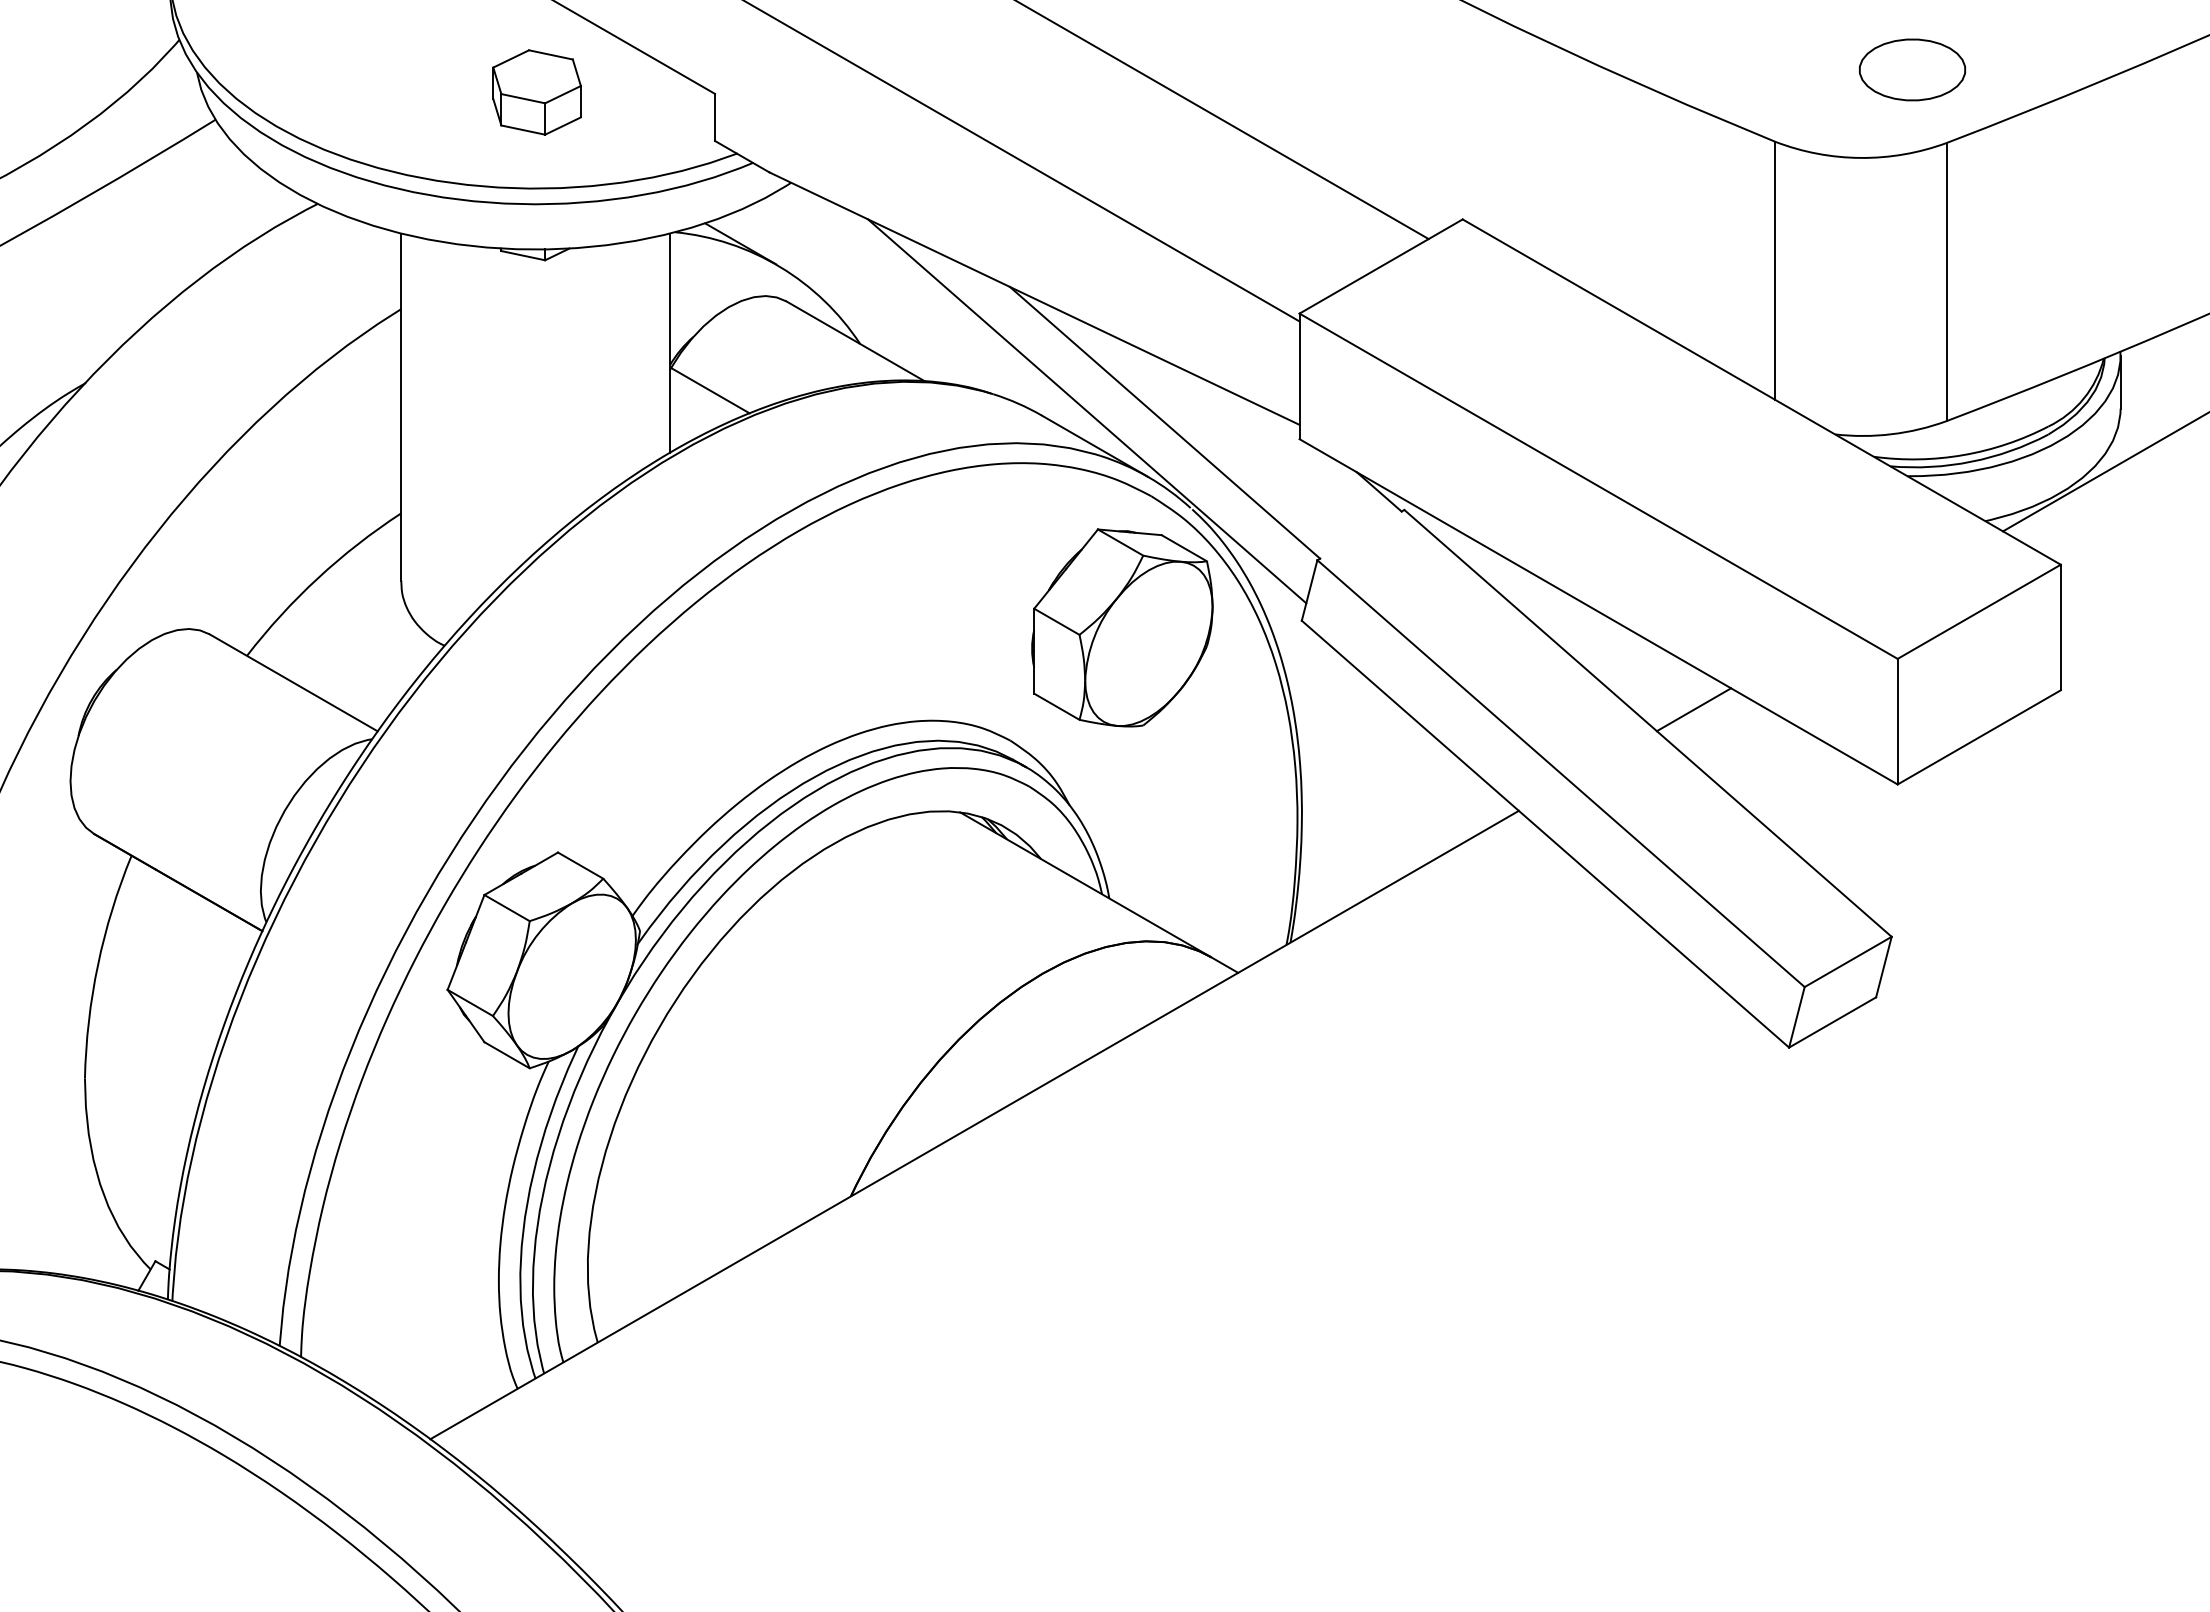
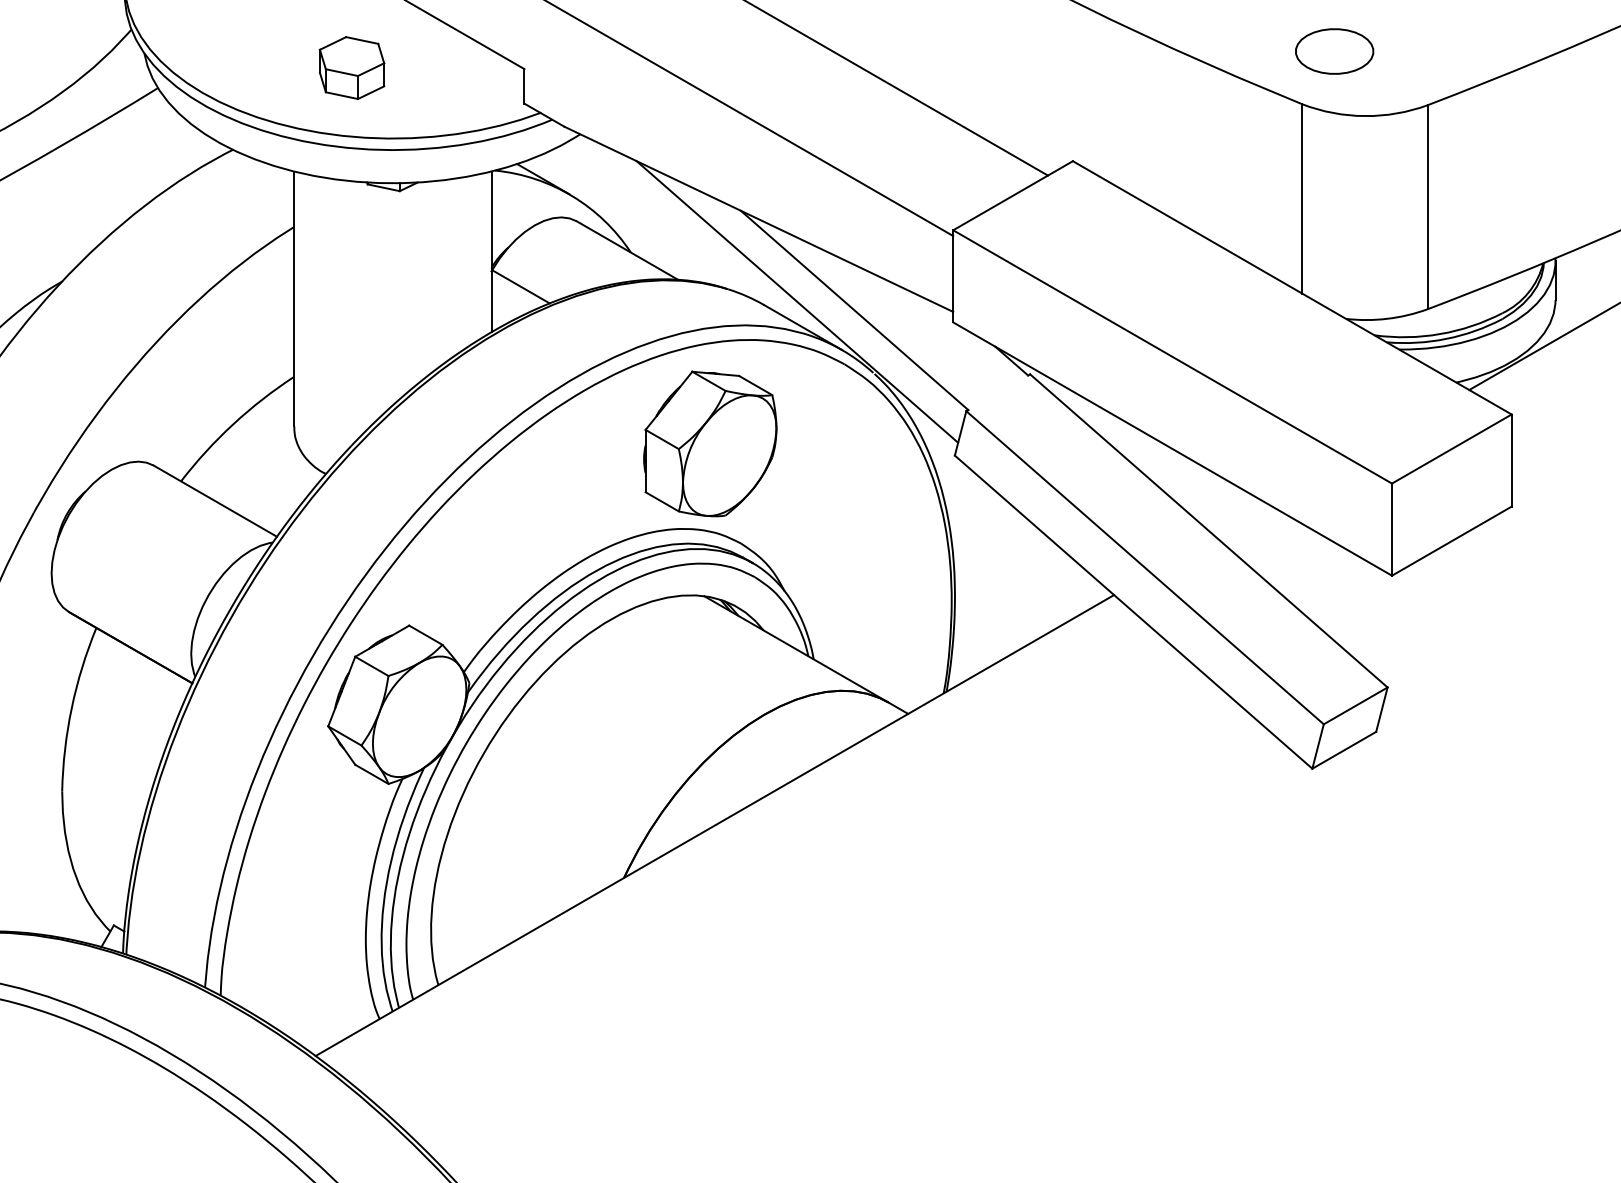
part: (1912, 69) -> (1334, 51), moved
part: (536, 92) -> (351, 68), moved
part: (1122, 627) -> (710, 443), moved
line: (1693, 709) -> (1242, 520), removed

